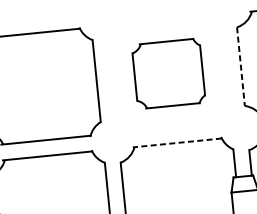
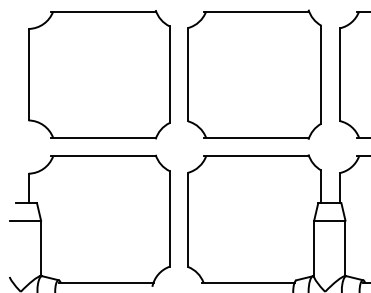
line: (240, 67) -> (339, 75), dashed -> solid
part: (168, 73) -> (254, 74), size x1.67
line: (177, 143) -> (256, 156), dashed -> solid

